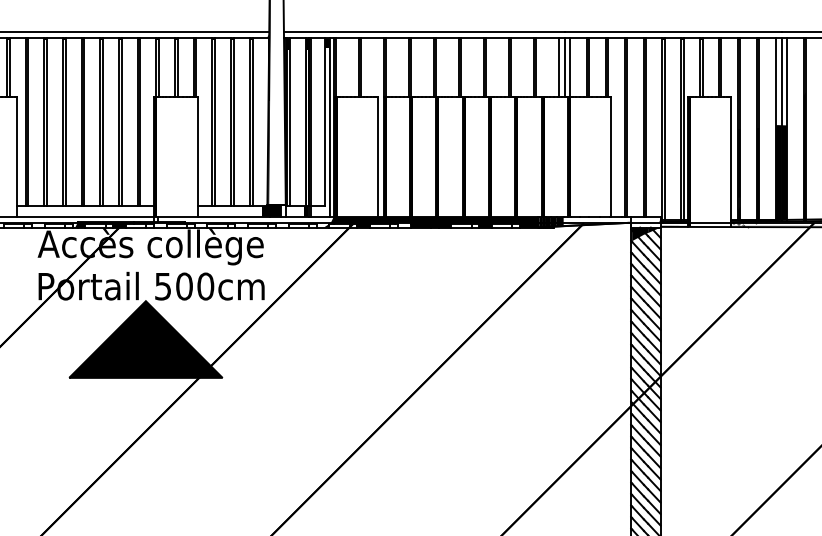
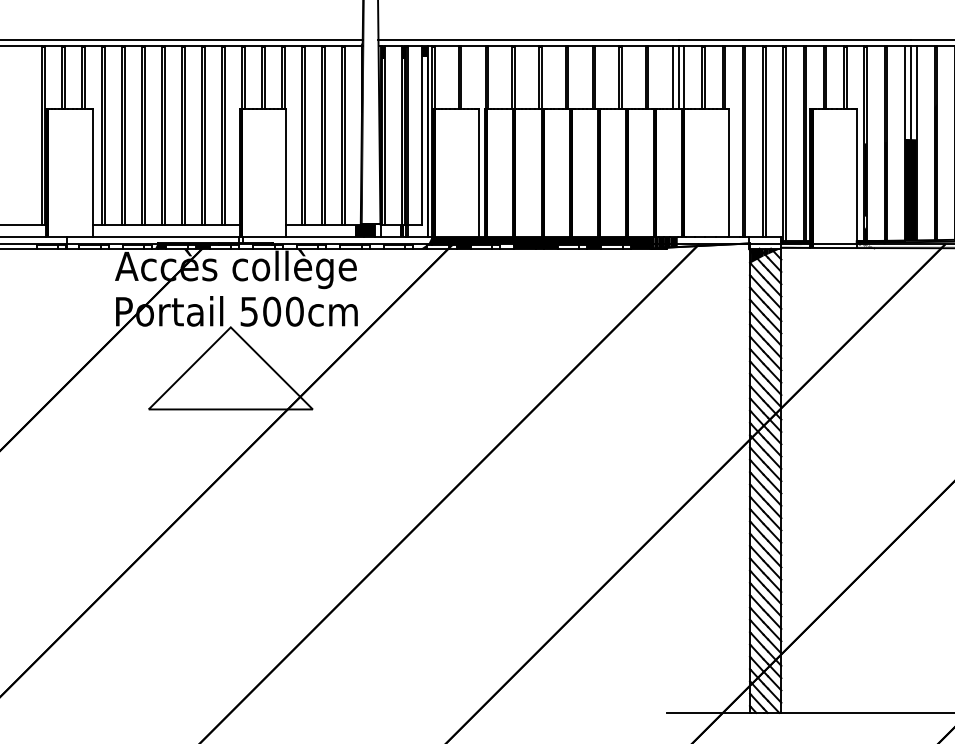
fill: (145, 339) -> (230, 368), removed

